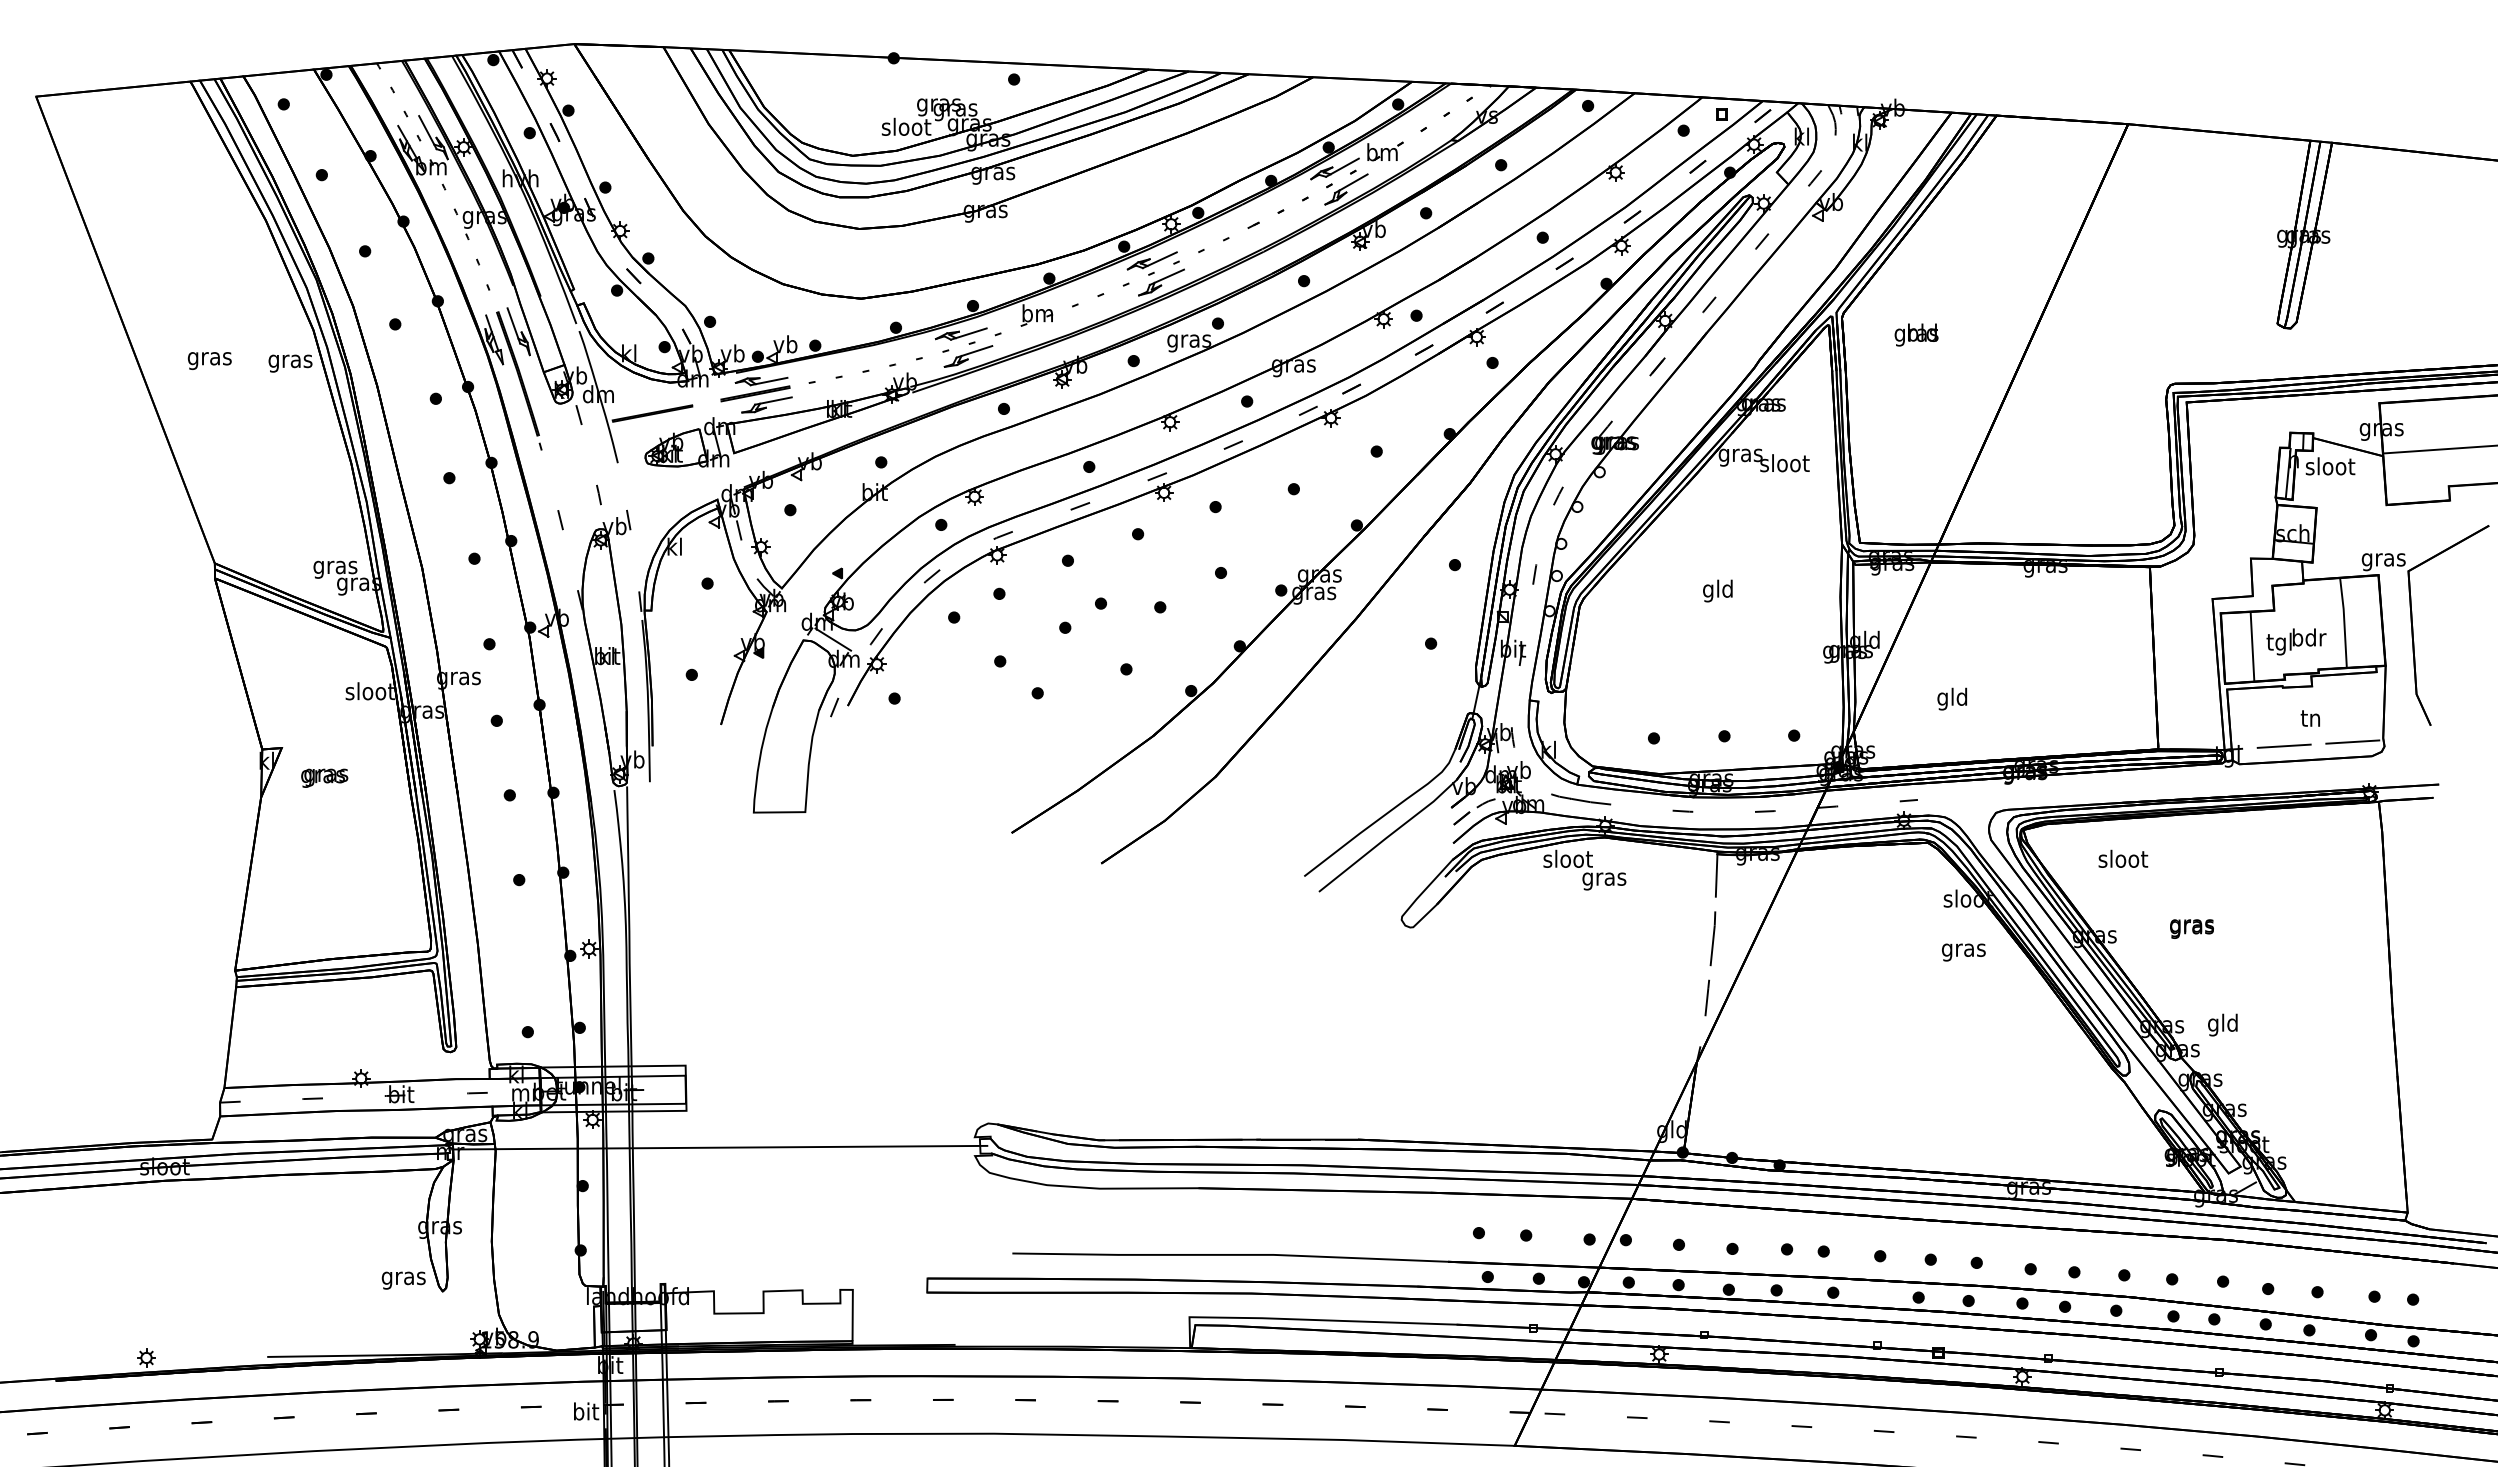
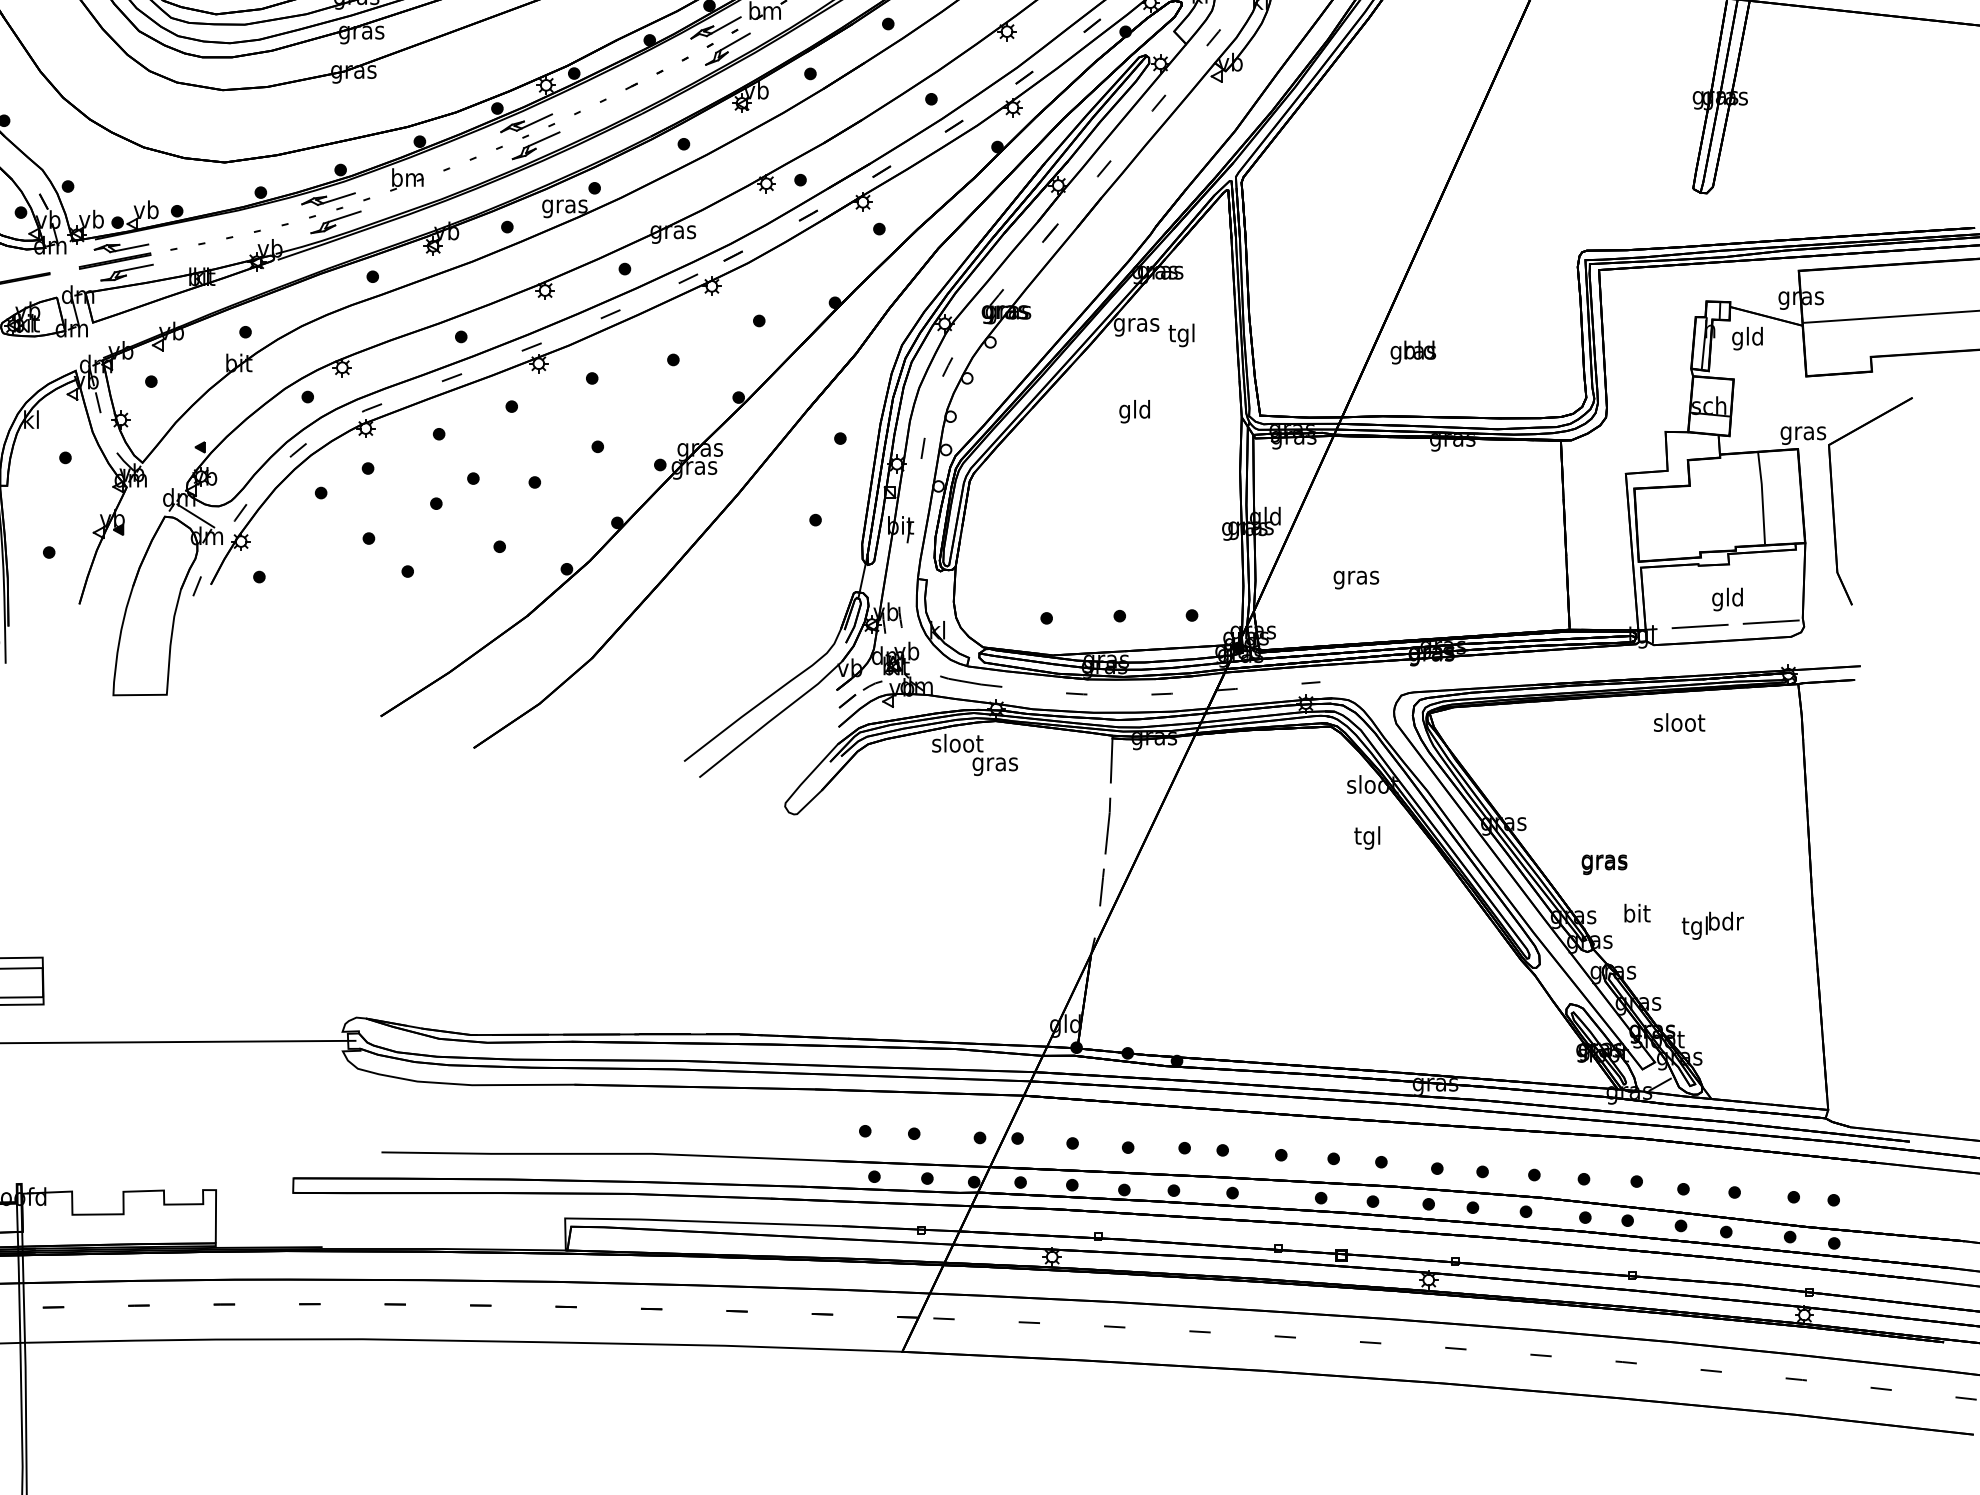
text: (1916, 334) -> (1413, 351), moved
text: (1784, 465) -> (1182, 335), sloot -> tgl
text: (2330, 468) -> (1748, 338), sloot -> gld
text: (1717, 590) -> (1134, 411), moved
text: (2296, 641) -> (1712, 925), moved
line: (2252, 646) -> (1667, 523), removed
text: (1952, 698) -> (1356, 576), gld -> gras
text: (2310, 719) -> (1727, 598), tn -> gld
text: (2123, 858) -> (1679, 722), moved
text: (2191, 928) -> (1604, 864), moved
text: (1963, 949) -> (1367, 837), gras -> tgl
text: (2222, 1024) -> (1636, 914), gld -> bit

